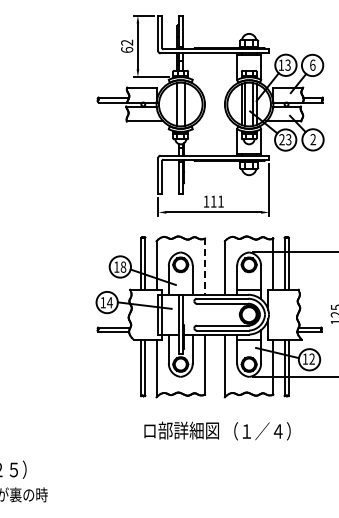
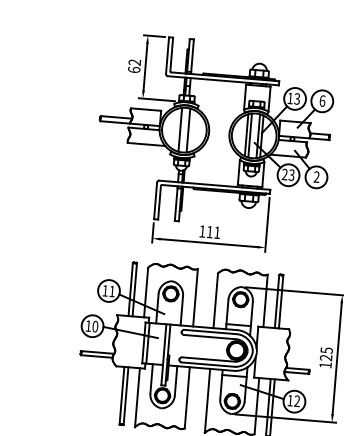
text: (123, 266) -> (112, 290), 18 -> 11
line: (205, 267) -> (195, 298), dashed -> solid
text: (109, 302) -> (94, 326), 14 -> 10

